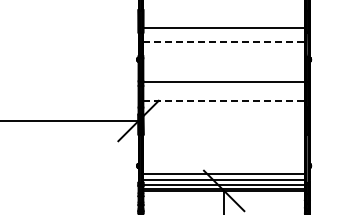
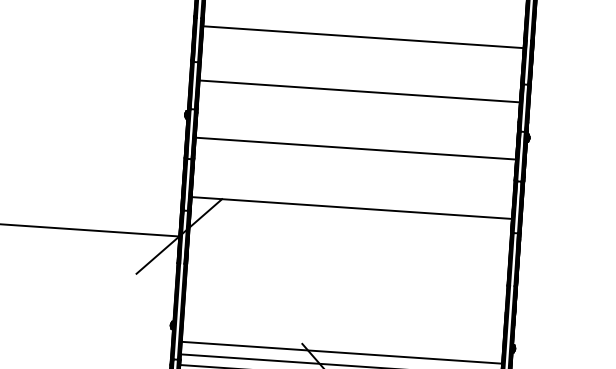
line: (223, 27) -> (362, 36), moved
line: (224, 42) -> (360, 92), dashed -> solid
line: (223, 81) -> (354, 147), moved
line: (224, 100) -> (352, 207), dashed -> solid

